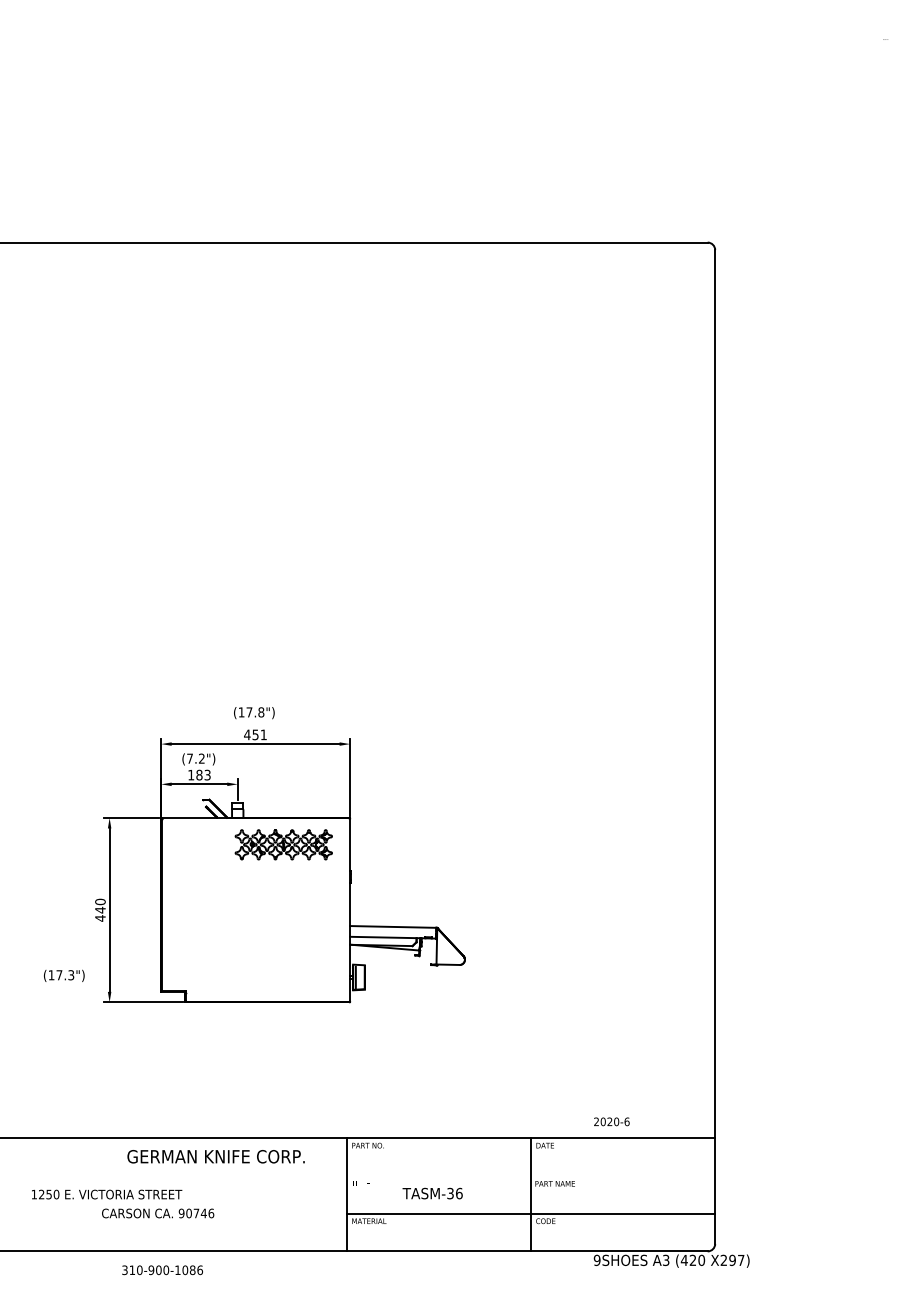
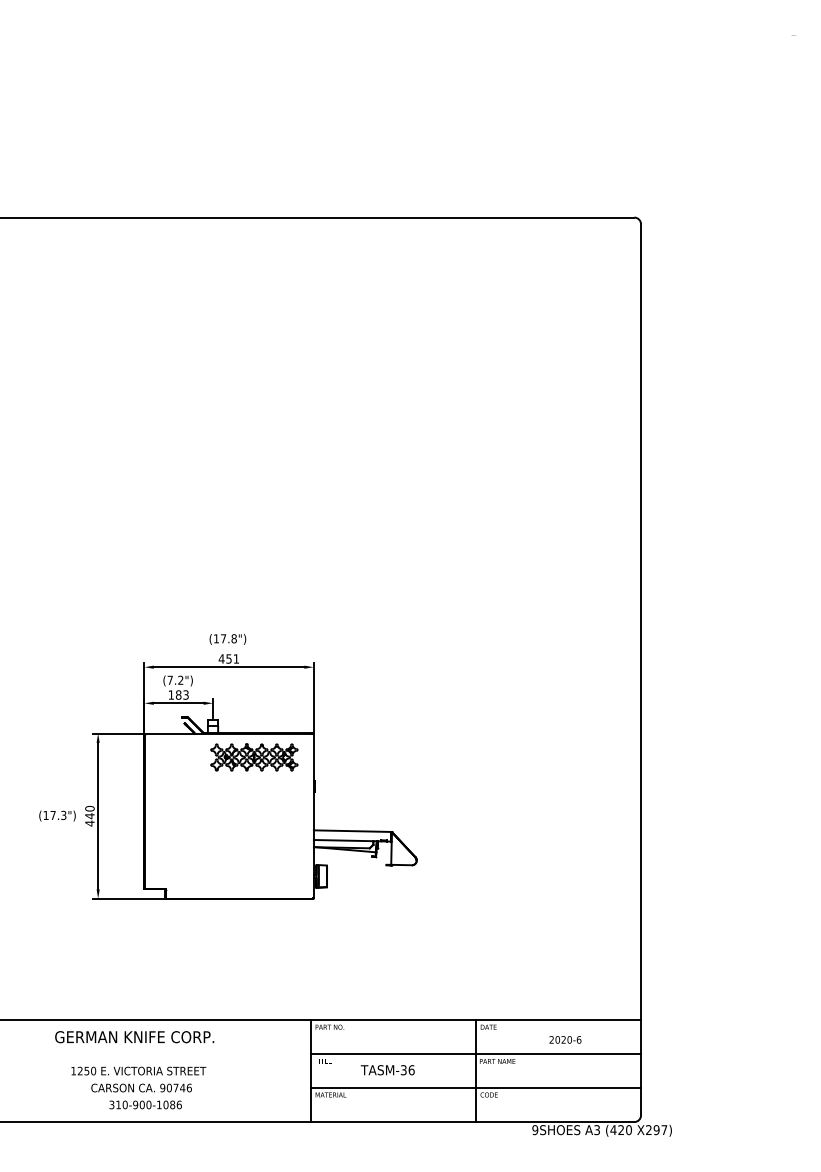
text: (64, 975) -> (57, 815), moved
text: (611, 1121) -> (565, 1039), moved
text: (215, 1157) -> (134, 1037), moved
line: (530, 1176) -> (475, 1054), added
text: (106, 1193) -> (138, 1070), moved
text: (162, 1269) -> (145, 1104), moved

